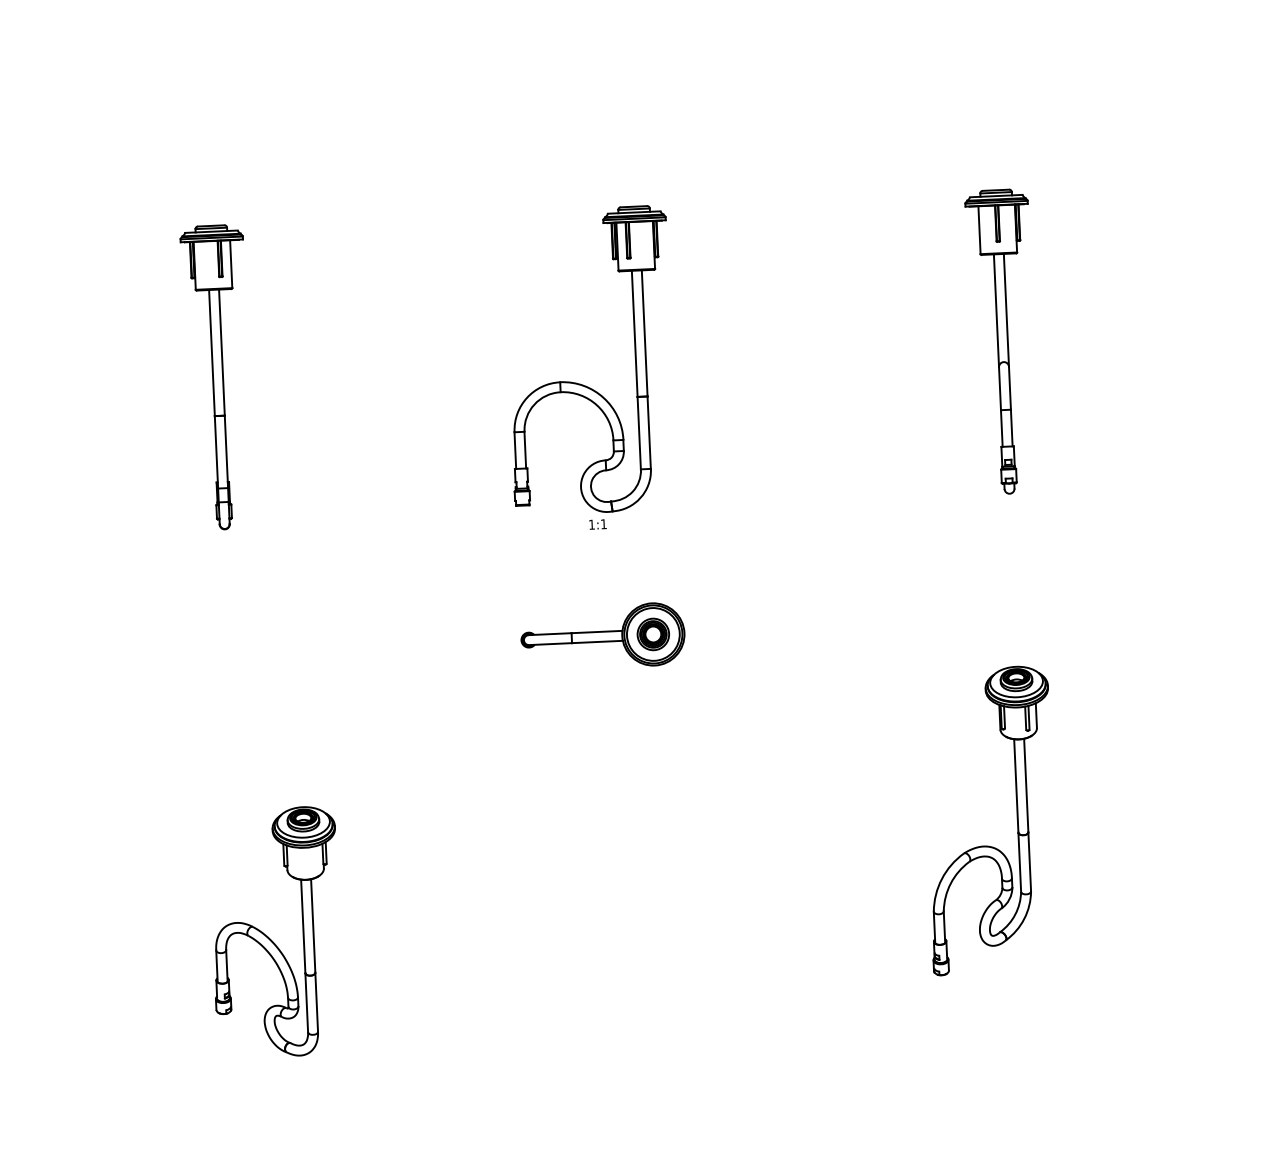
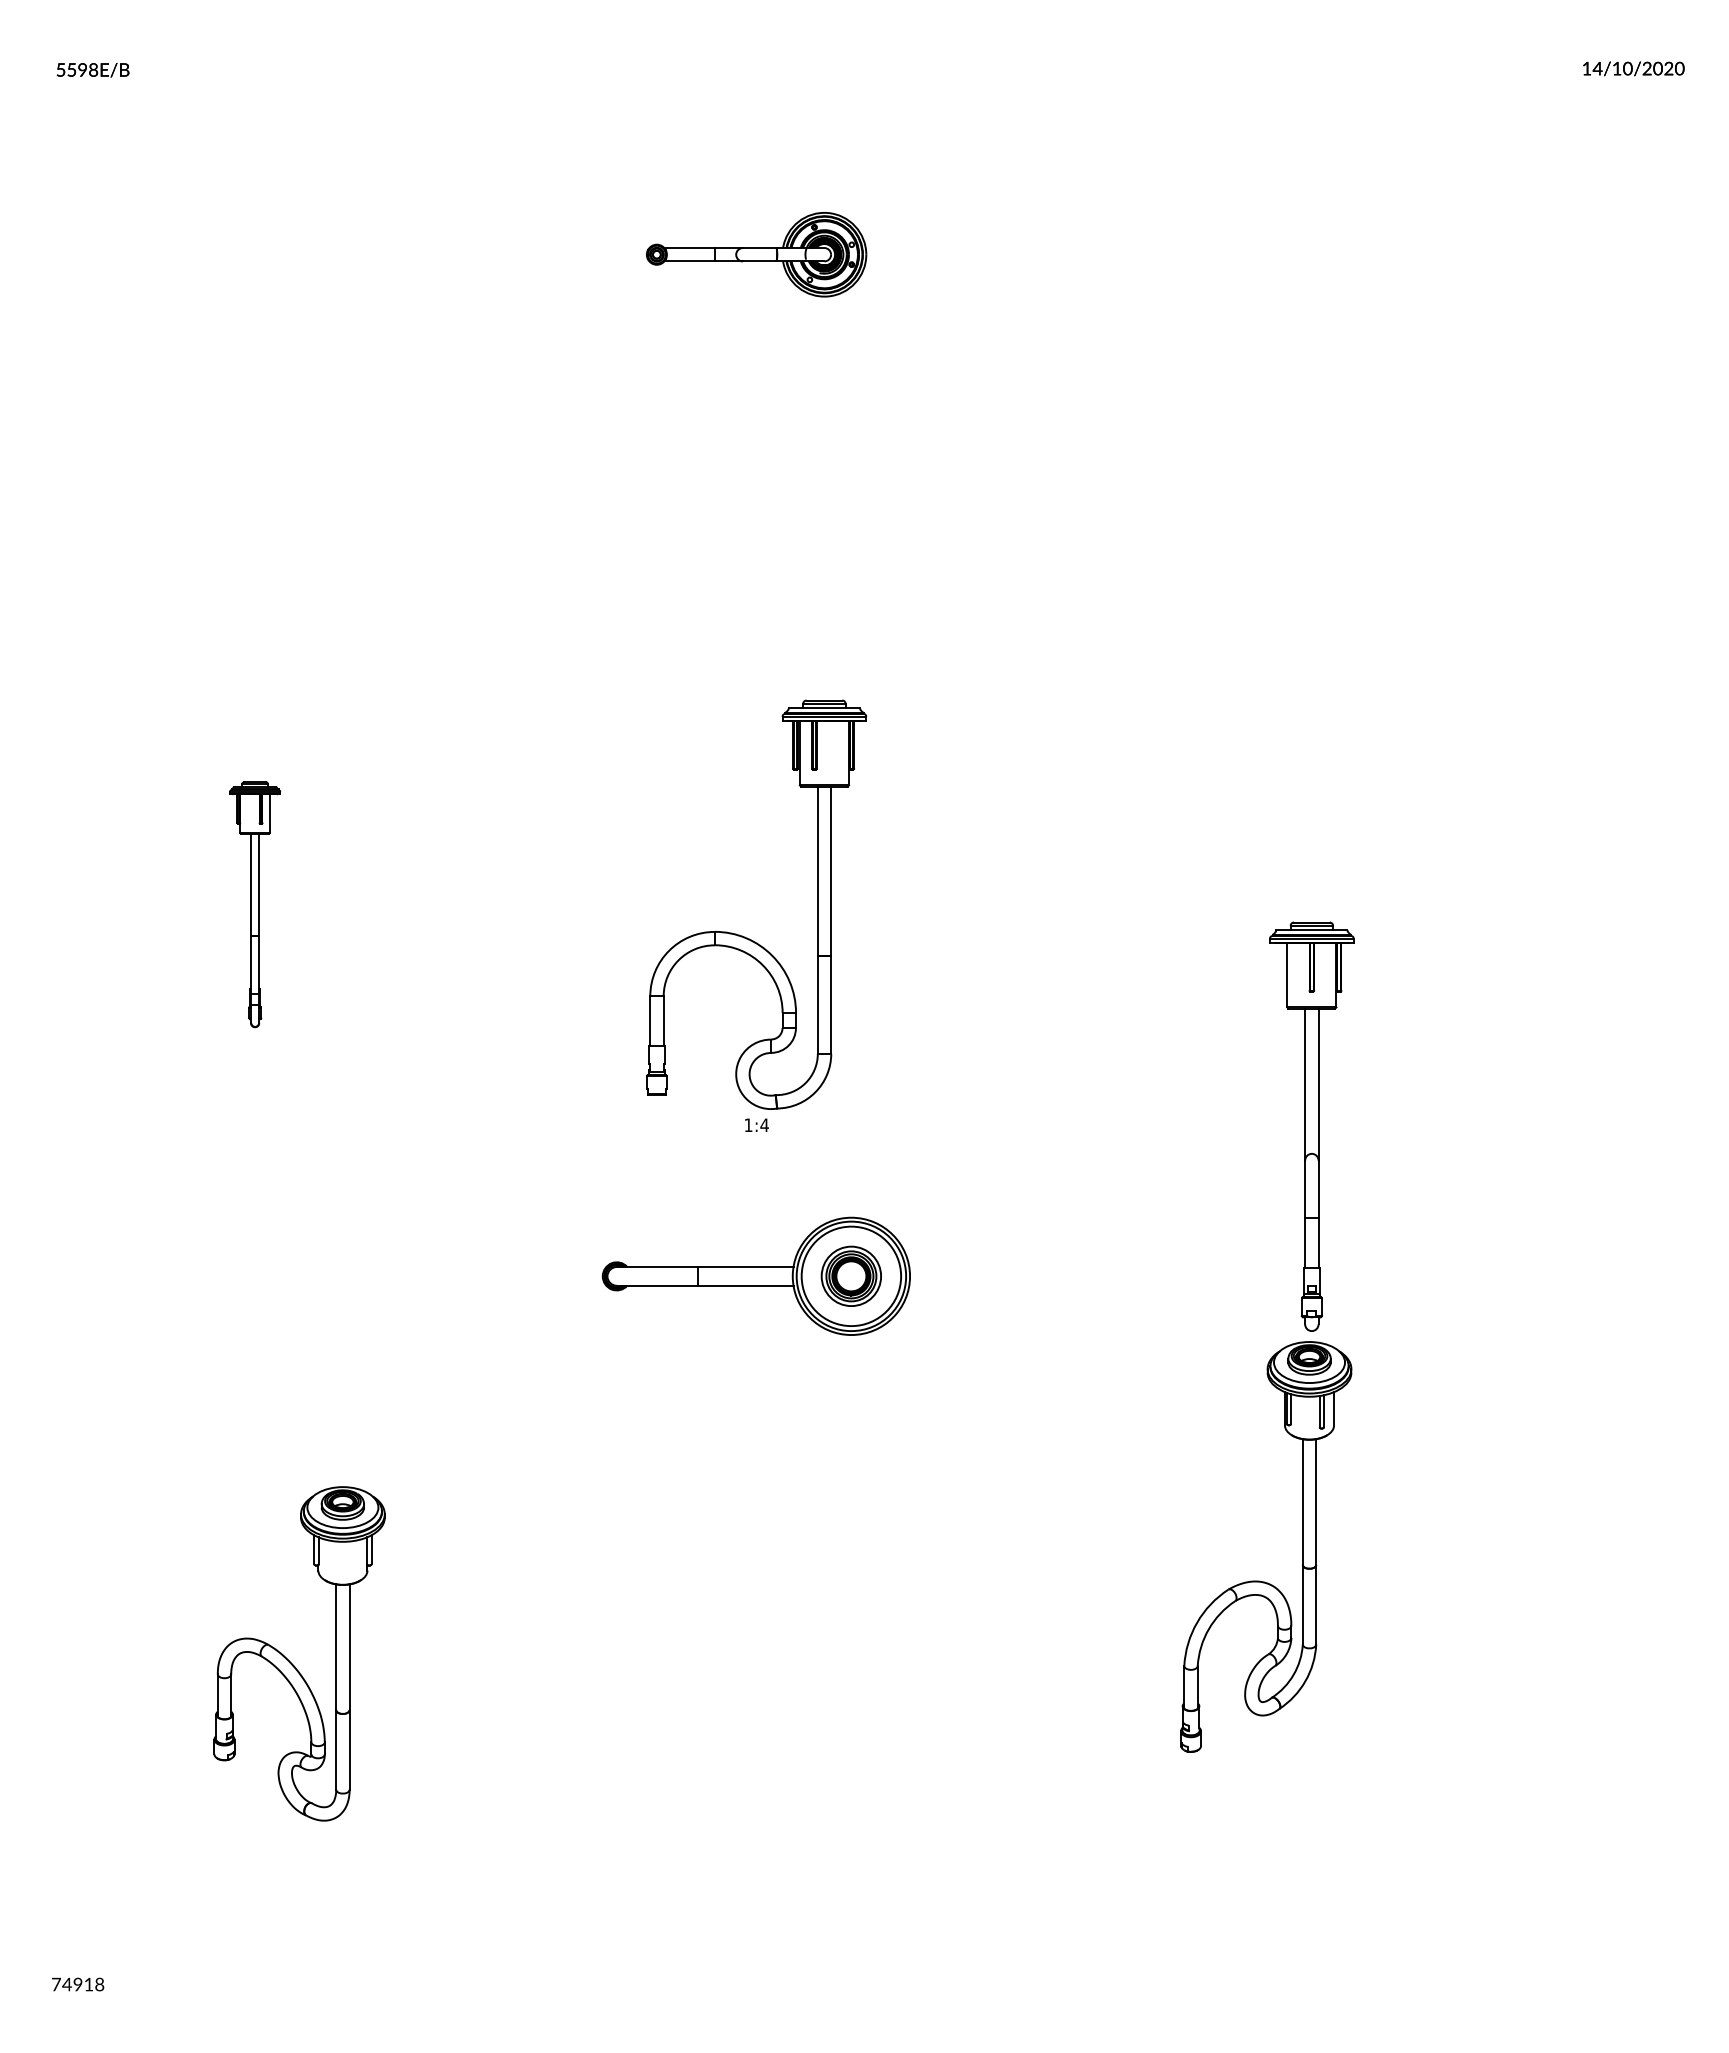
part: (1002, 341) -> (1311, 1126), moved
part: (217, 377) -> (254, 904), size x0.6
text: (603, 523) -> (764, 1124), 1:1 -> 1:4
part: (602, 636) -> (756, 1276), size x1.4

